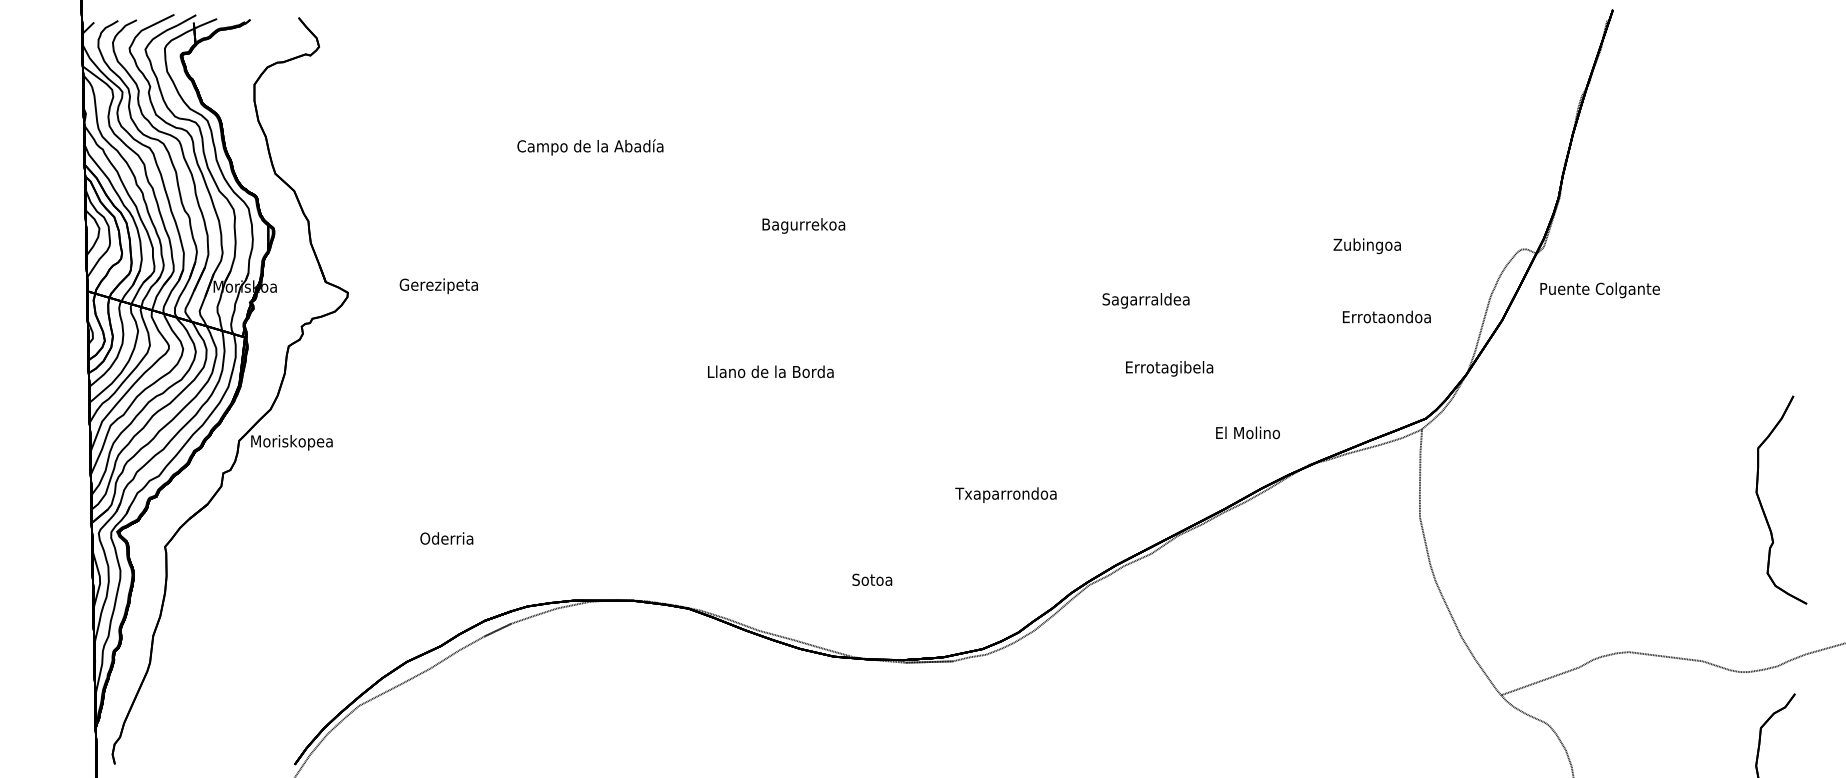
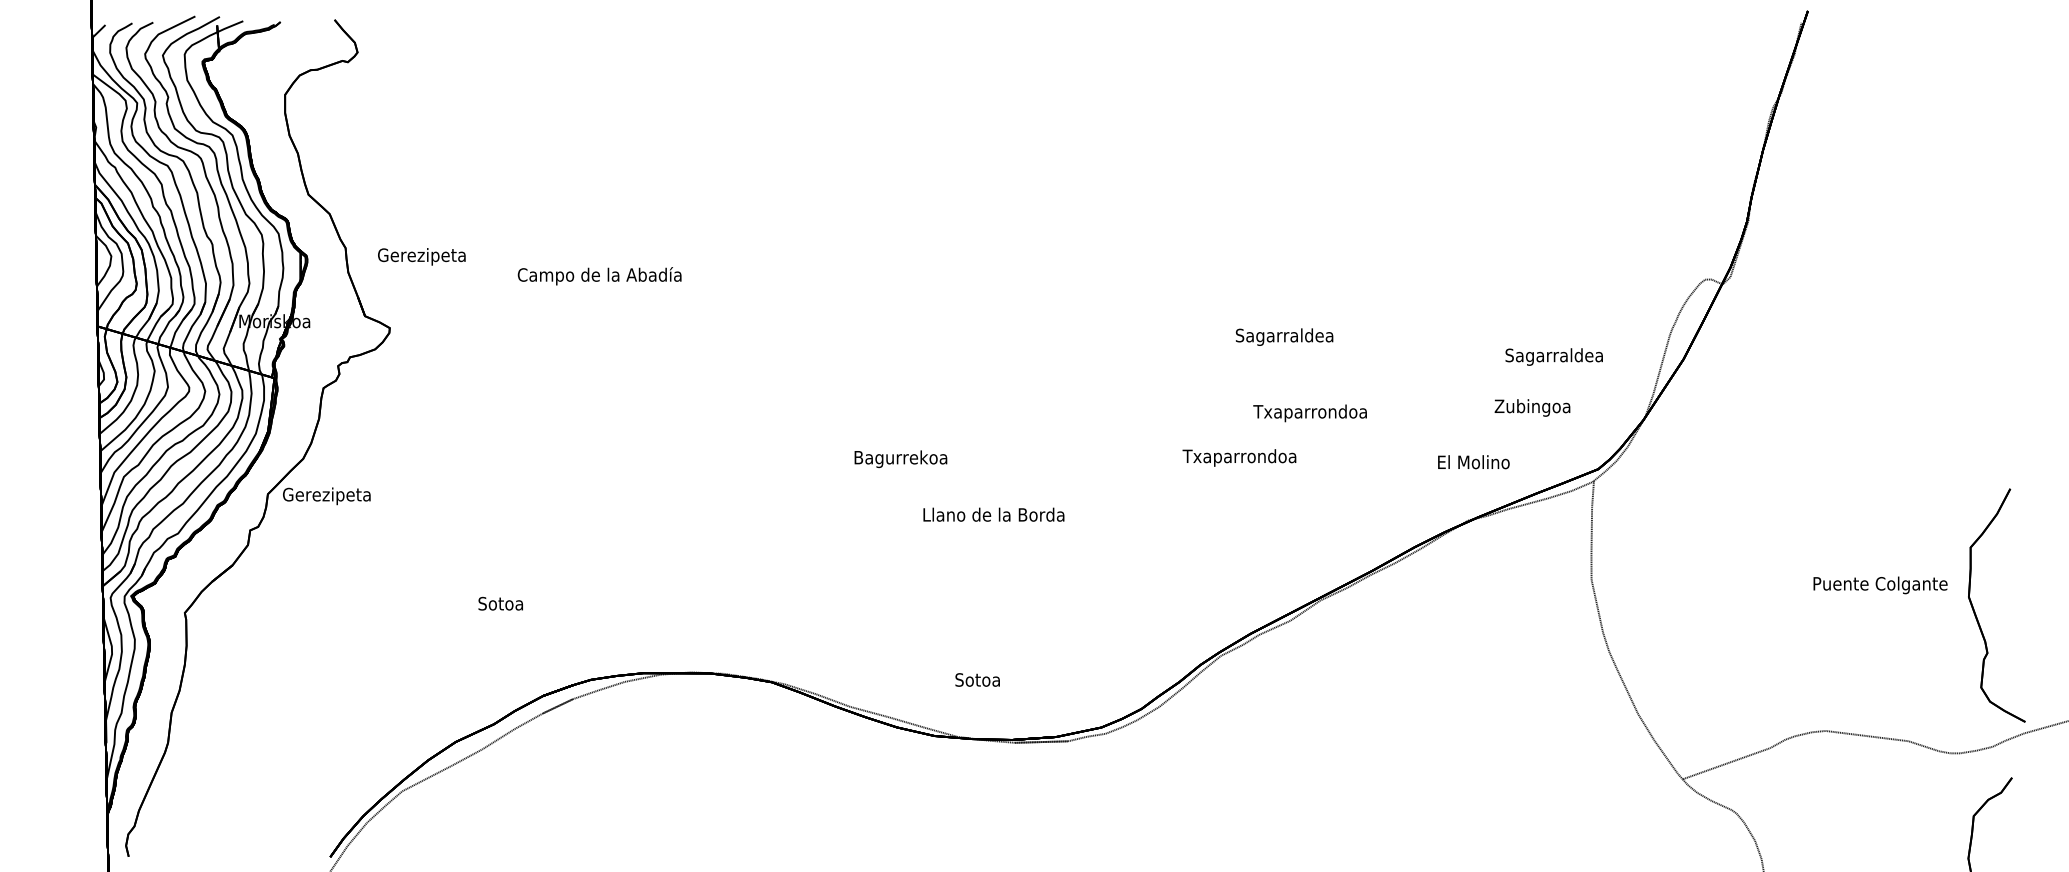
text: (590, 147) -> (599, 276), moved
text: (803, 225) -> (900, 458), moved
text: (1367, 245) -> (1532, 407), moved
text: (438, 285) -> (421, 256), moved
text: (1600, 290) -> (1880, 585), moved
text: (1386, 318) -> (1554, 356), Errotaondoa -> Sagarraldea
text: (1168, 368) -> (1309, 413), Errotagibela -> Txaparrondoa
text: (770, 371) -> (993, 514), moved
text: (1247, 433) -> (1473, 462), moved
text: (291, 442) -> (326, 496), Moriskopea -> Gerezipeta
text: (1005, 494) -> (1239, 457), moved
part: (1762, 505) -> (1975, 611), moved
text: (446, 538) -> (500, 603), Oderria -> Sotoa
text: (872, 579) -> (977, 679), moved

